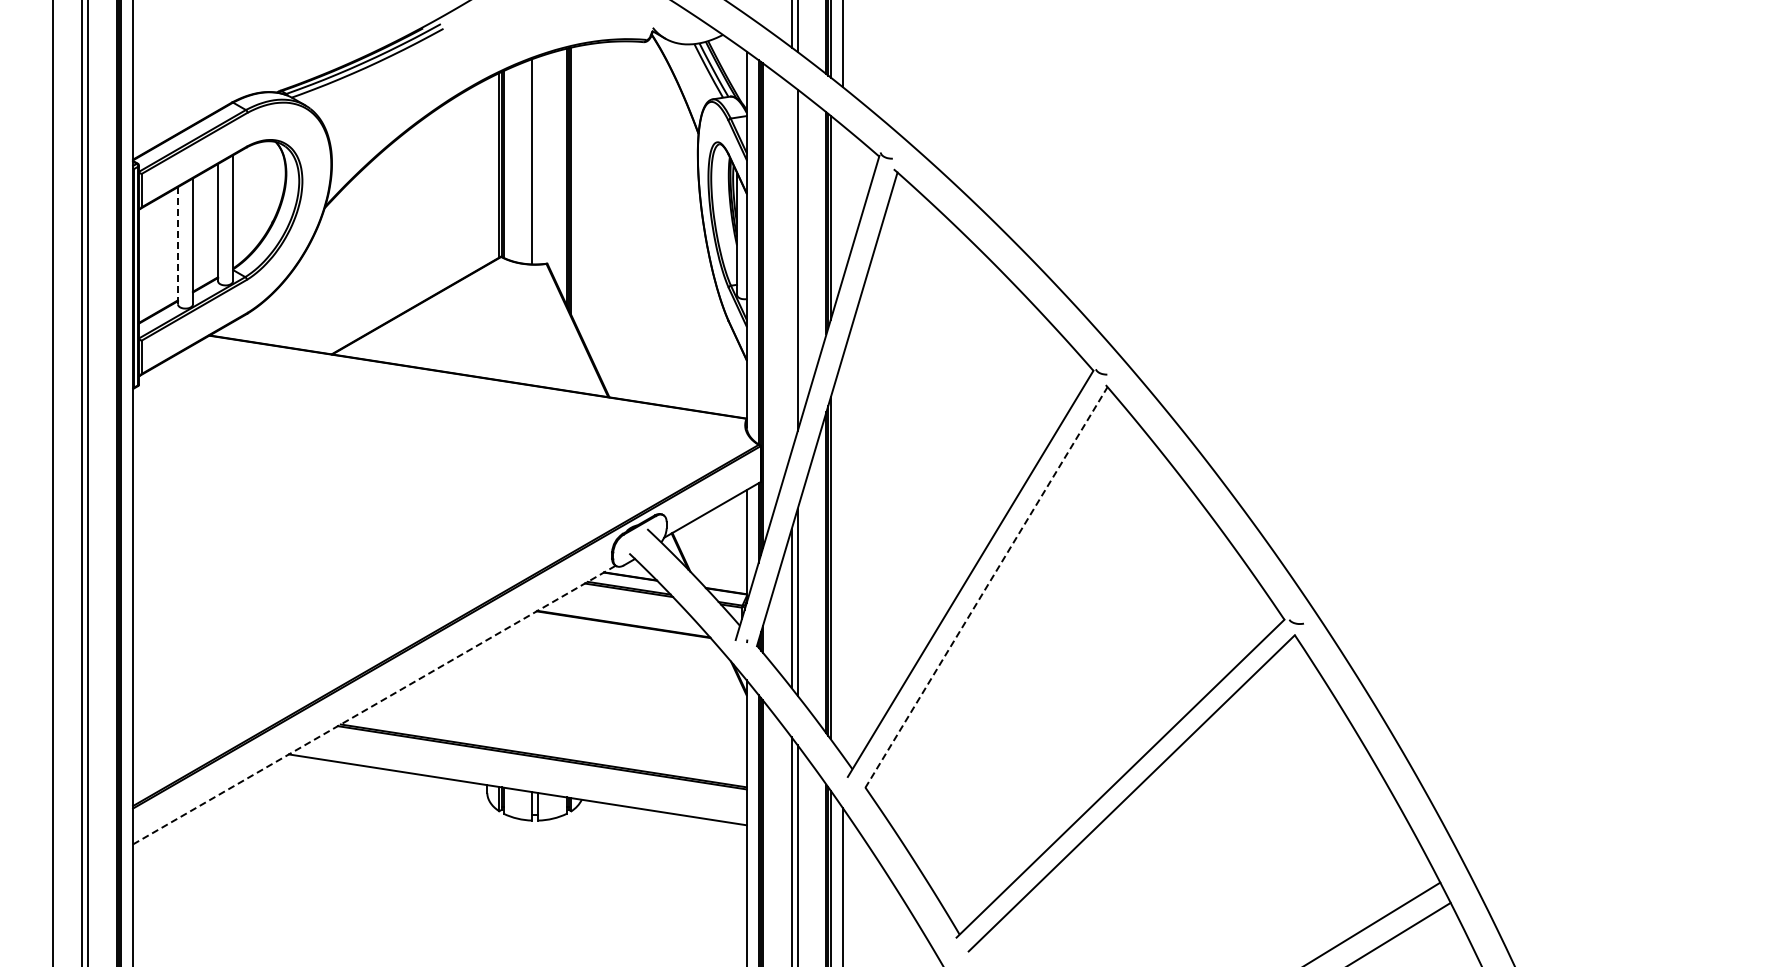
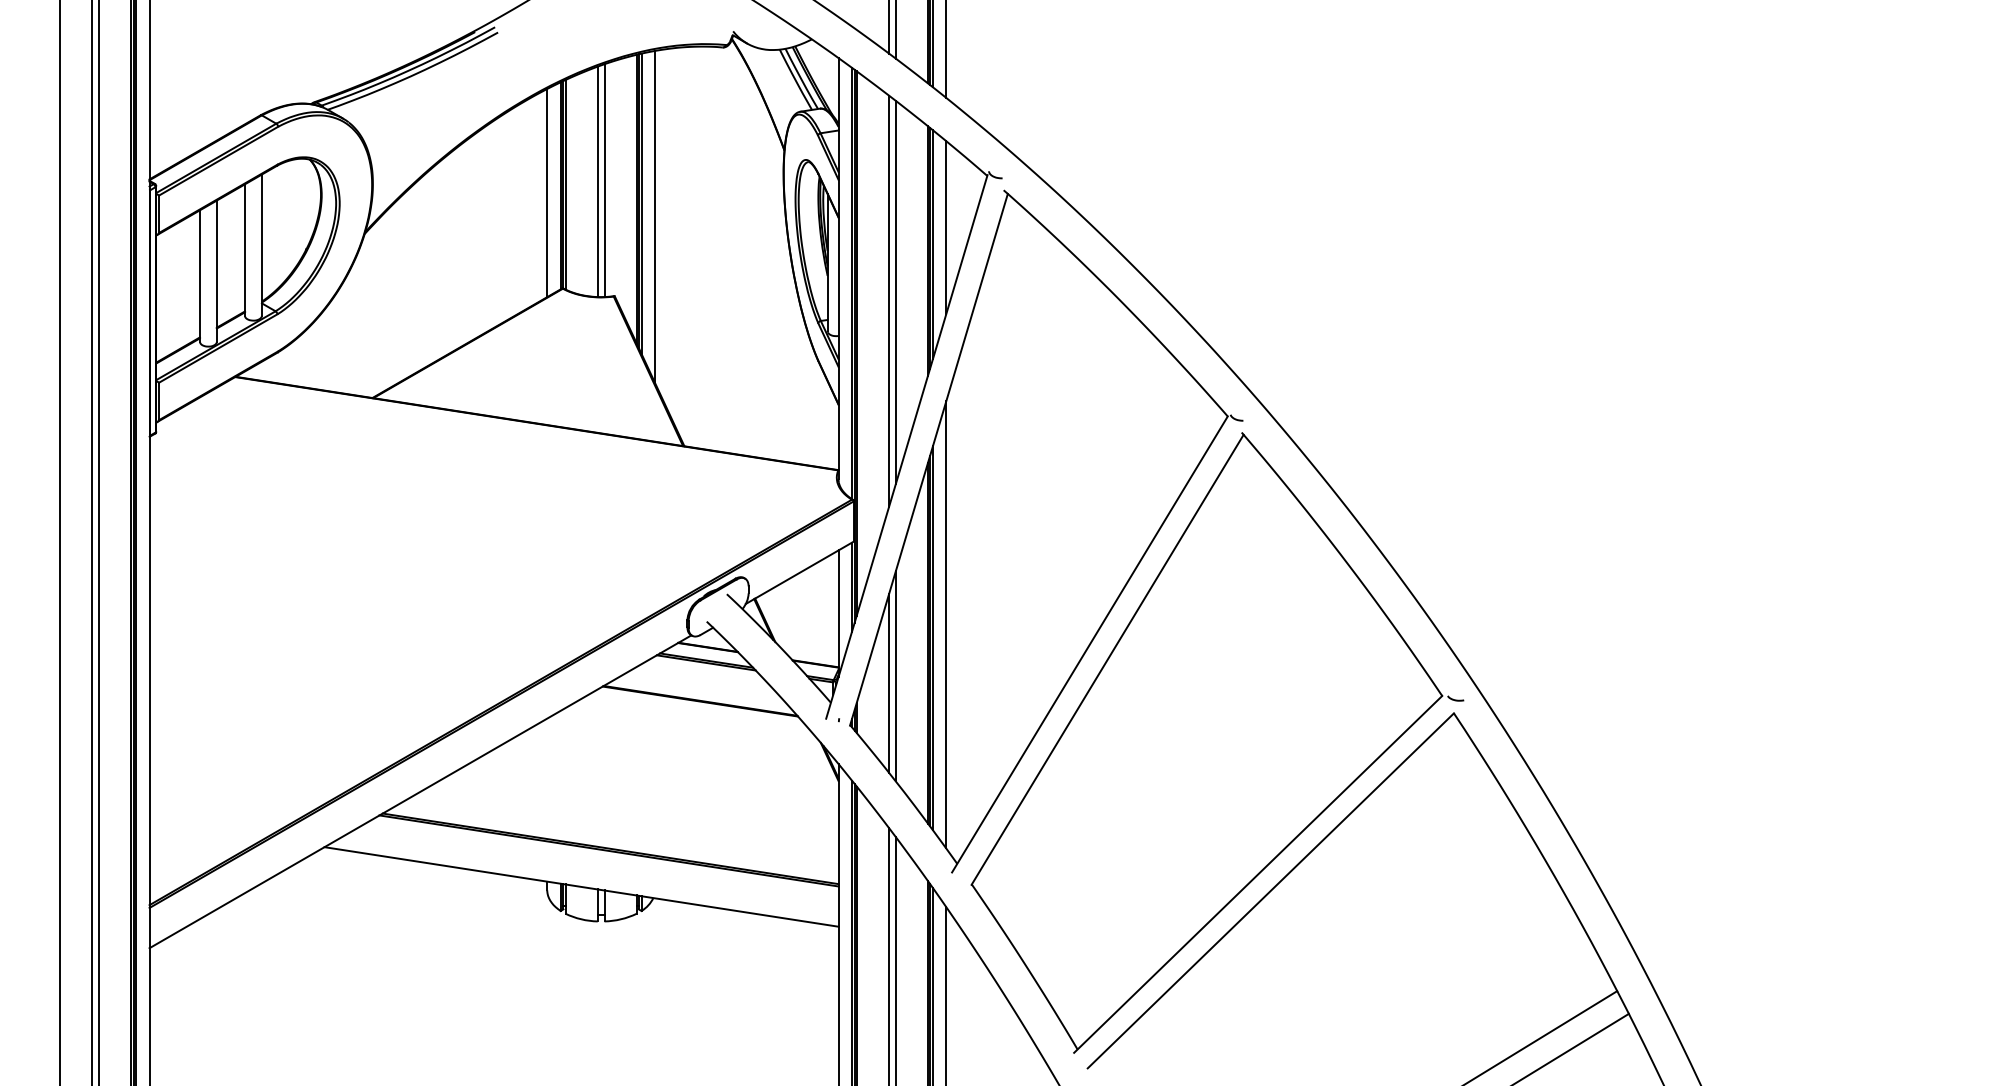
line: (538, 160) -> (604, 180), added
line: (487, 171) -> (547, 192), added
line: (583, 192) -> (655, 216), added
line: (842, 202) -> (946, 227), added
line: (177, 245) -> (199, 275), dashed -> solid
line: (791, 268) -> (888, 301), added
line: (842, 556) -> (946, 624), added
line: (986, 587) -> (1107, 659), dashed -> solid
line: (374, 705) -> (420, 792), dashed -> solid

